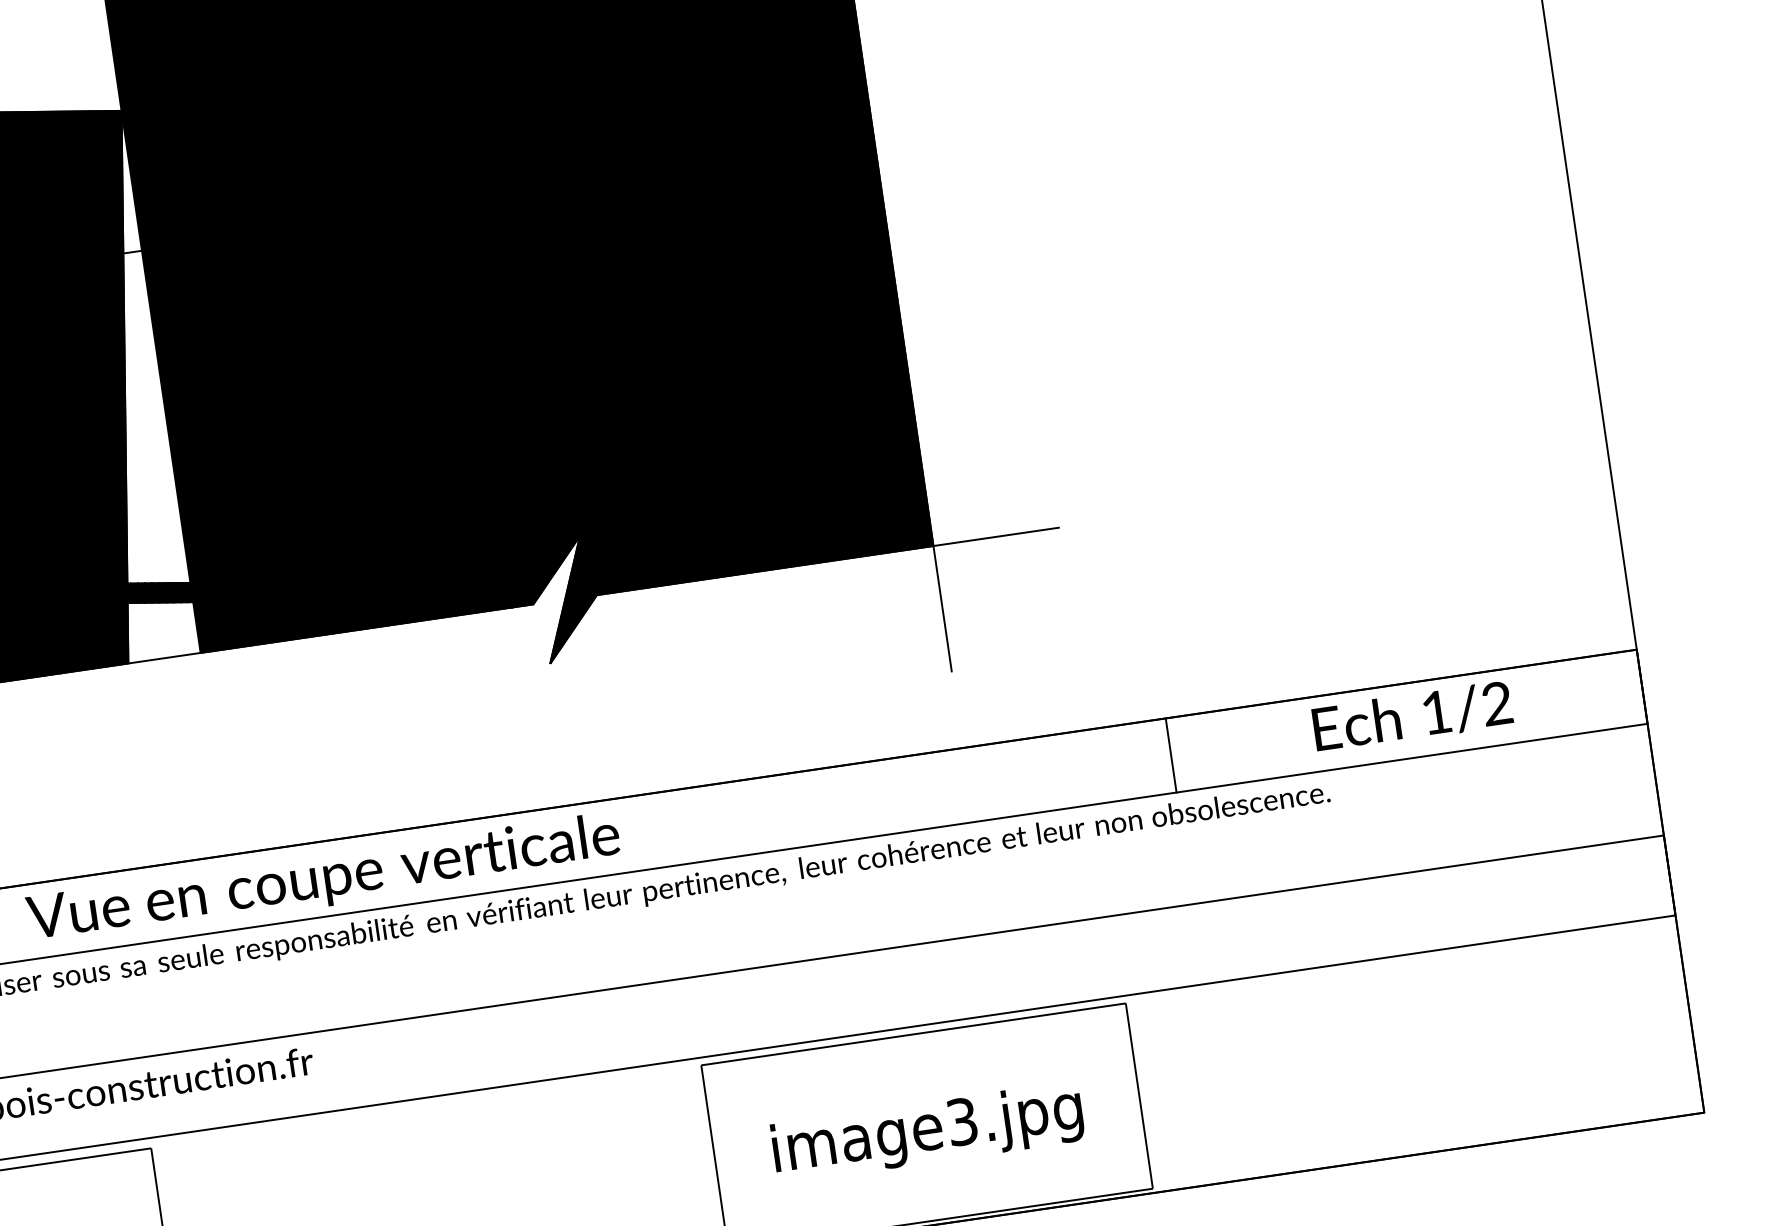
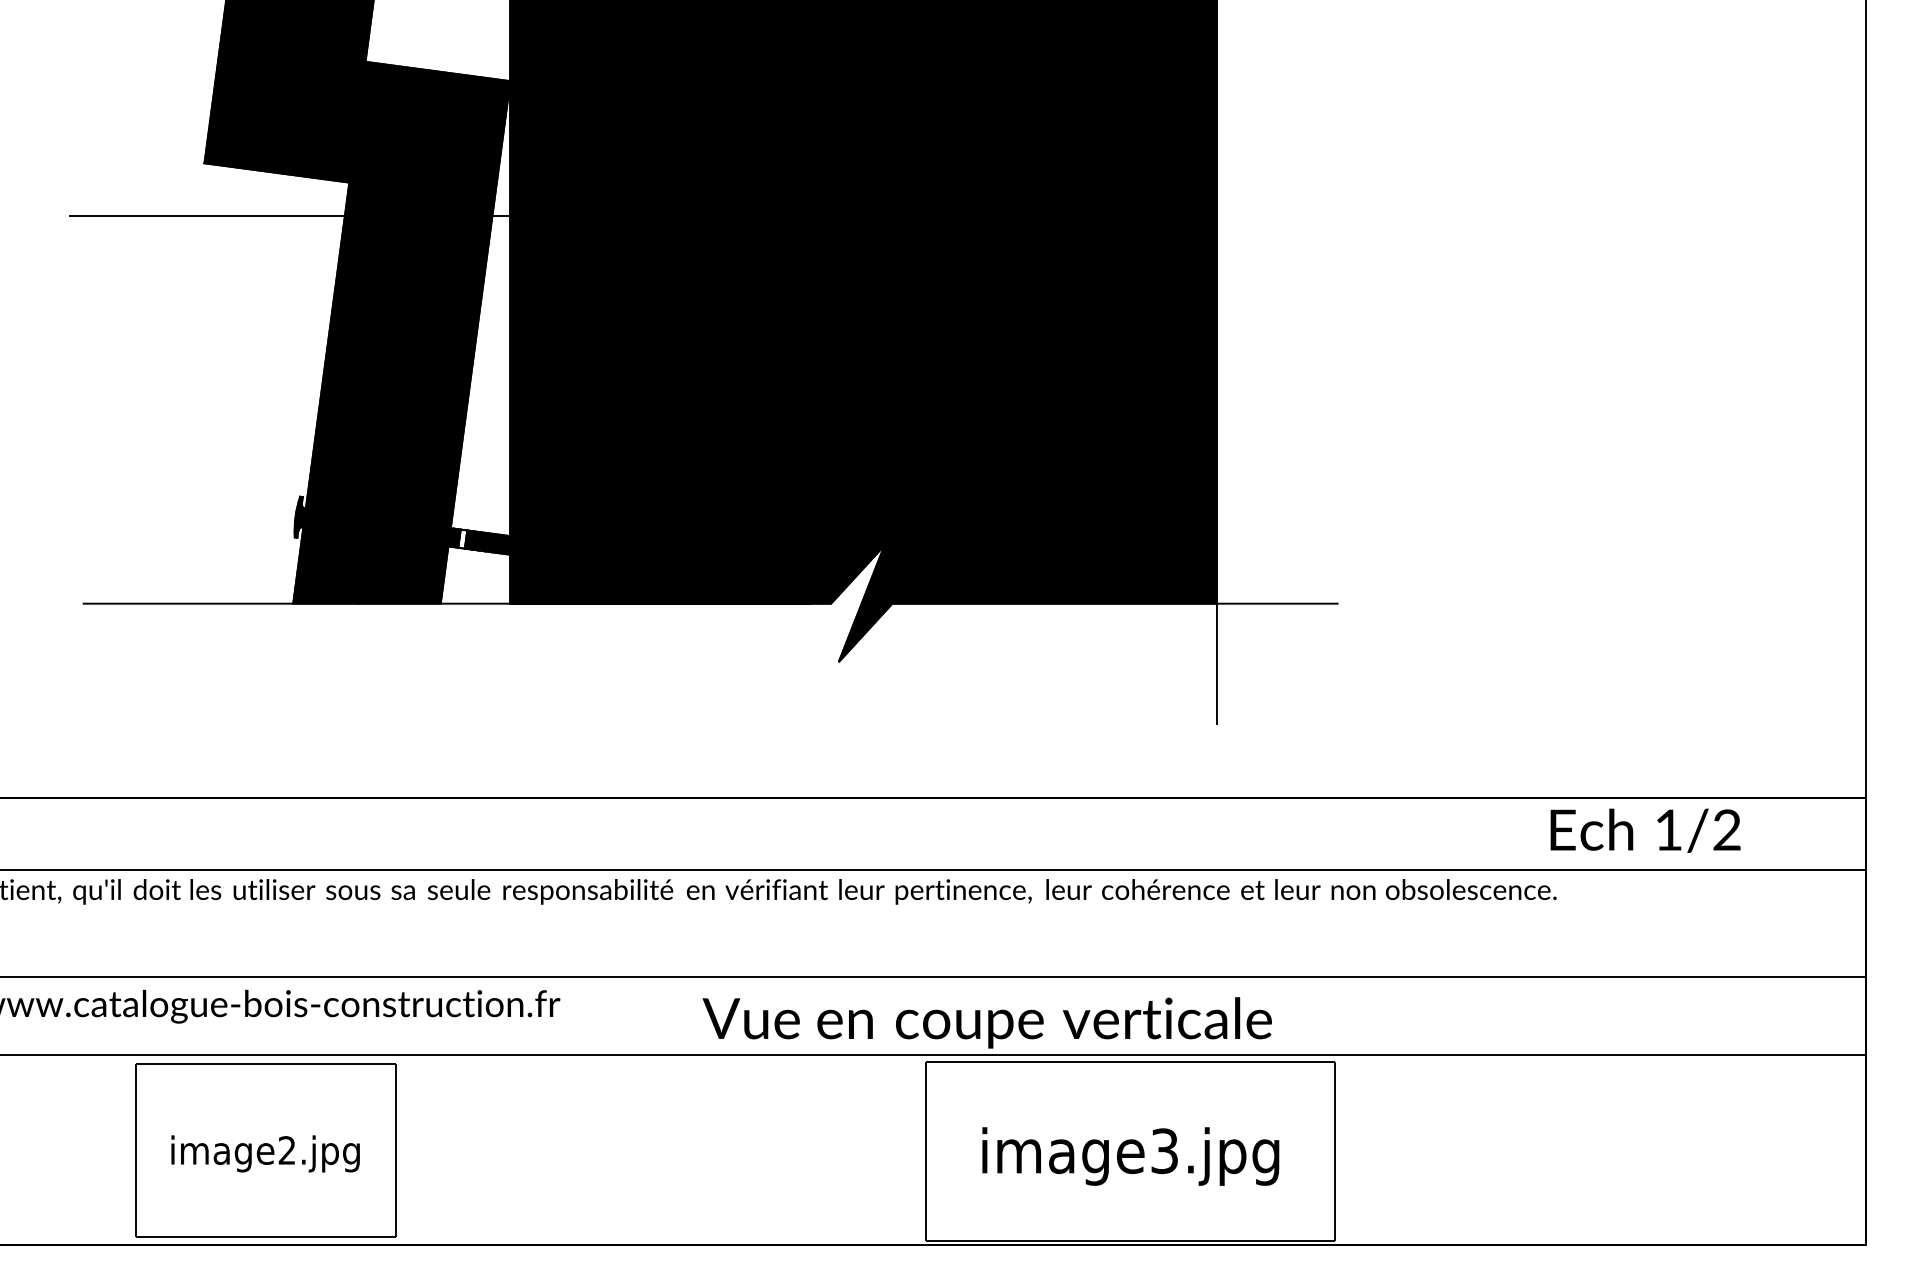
fill: (141, 592) -> (462, 538), removed
line: (1171, 754) -> (1412, 833), removed
text: (322, 879) -> (986, 1022), moved

